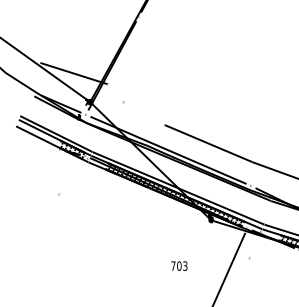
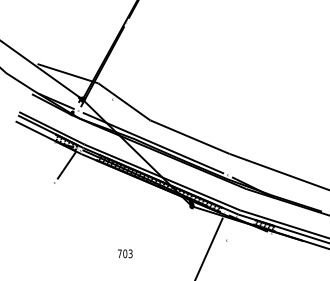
line: (136, 104) -> (124, 101), added
line: (72, 175) -> (66, 165), added
text: (179, 265) -> (125, 253), moved

